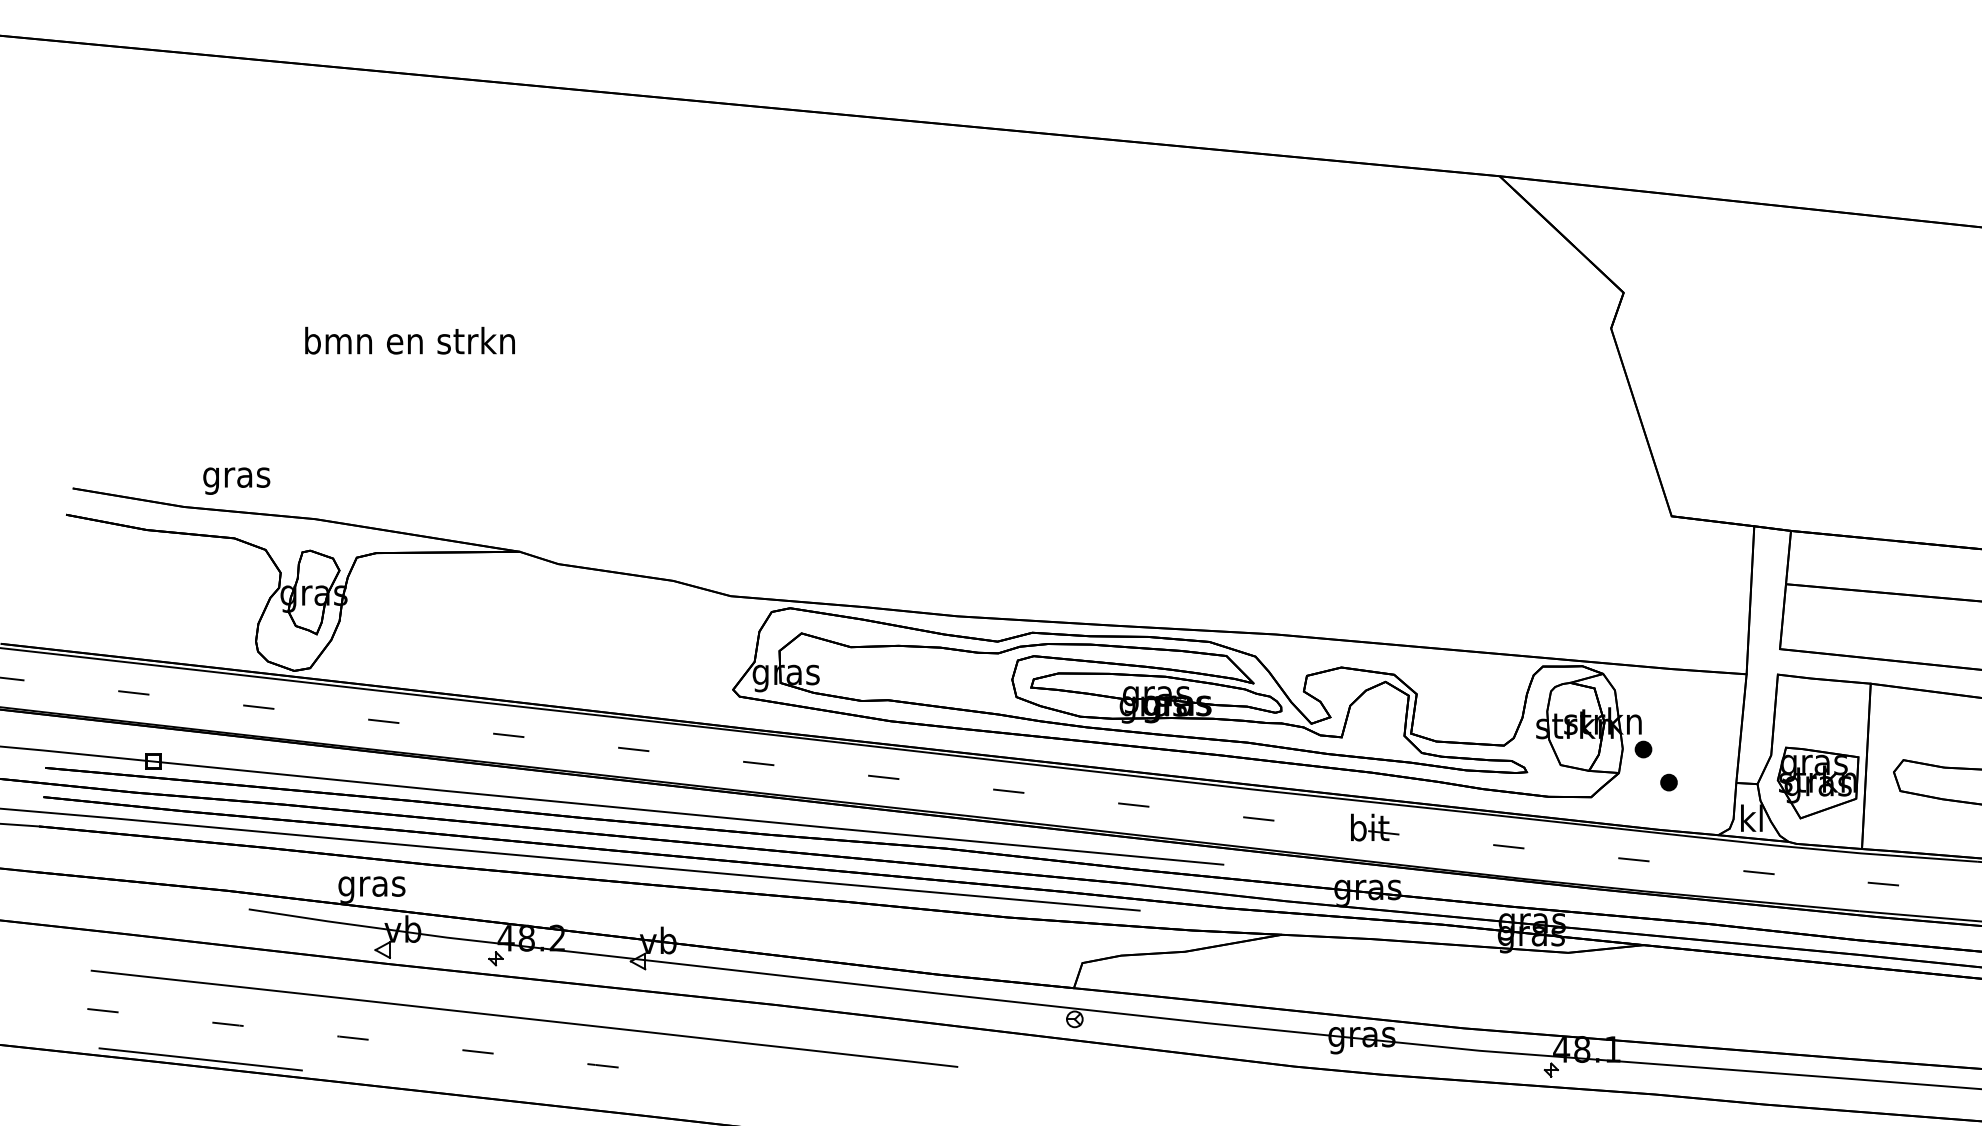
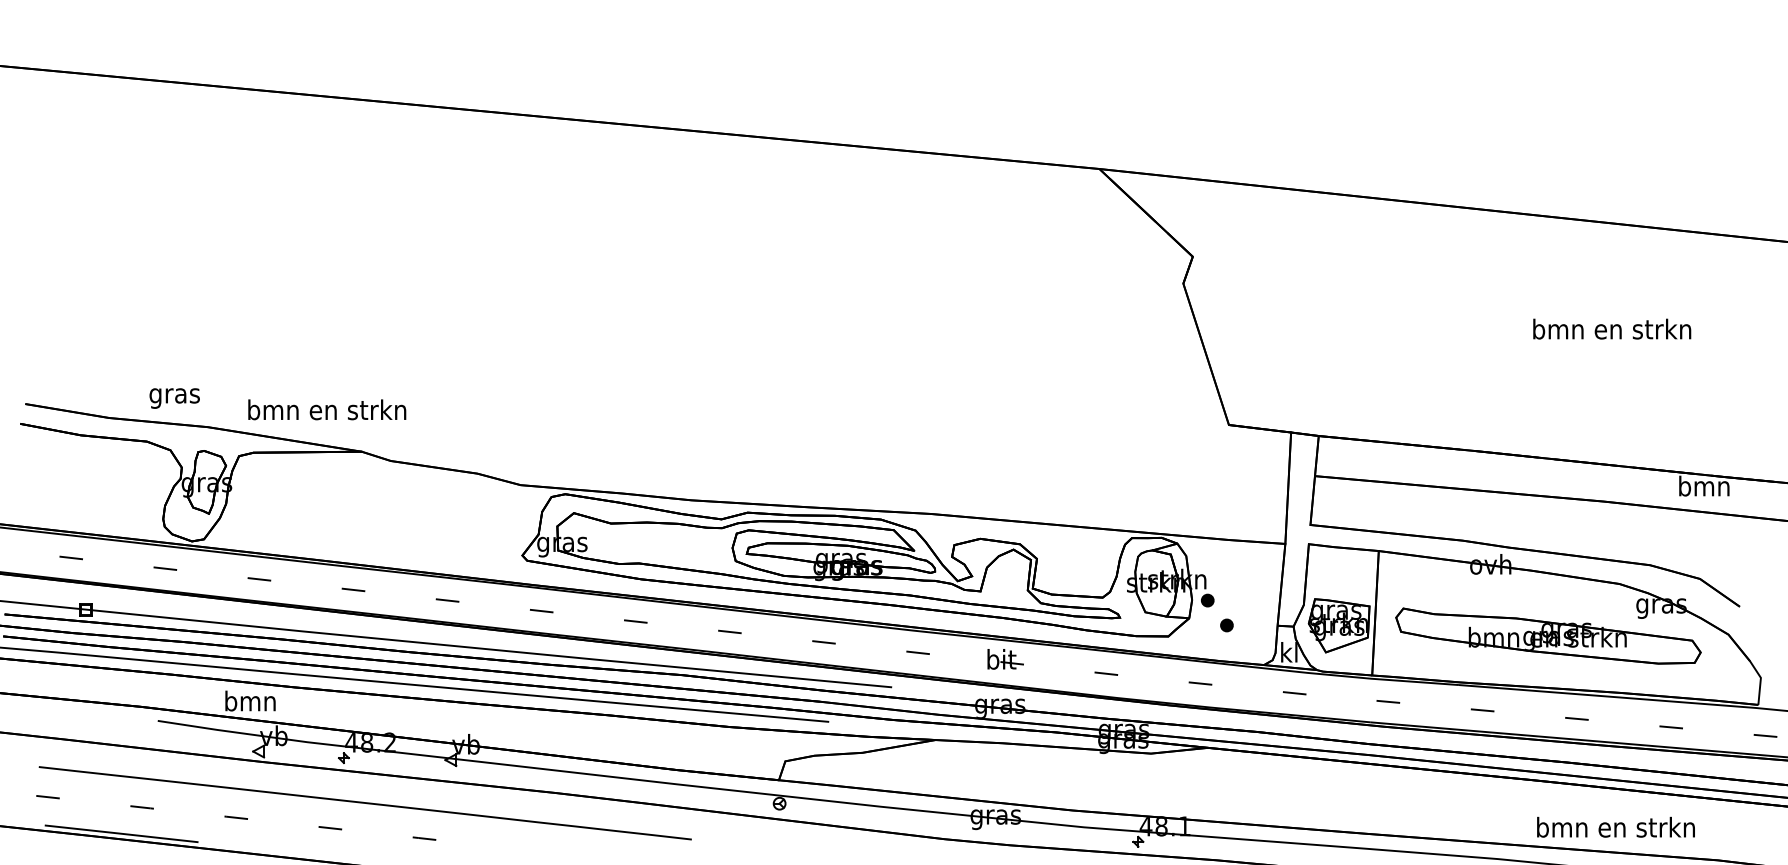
text: (410, 340) -> (327, 409), moved
text: (236, 481) -> (174, 398), moved
text: (371, 886) -> (250, 703), gras -> bmn

